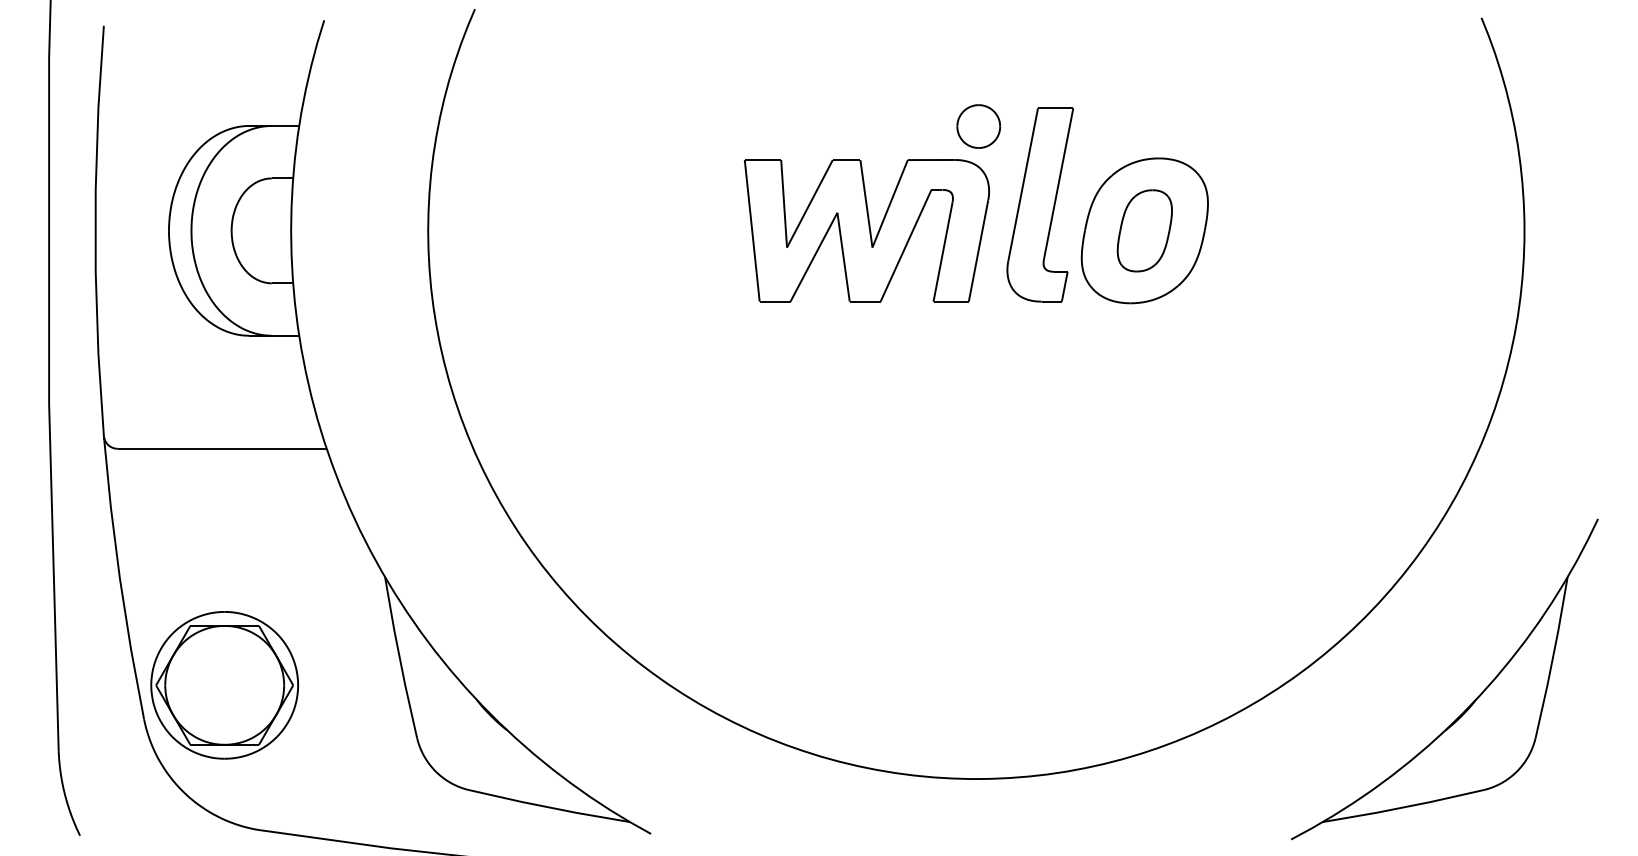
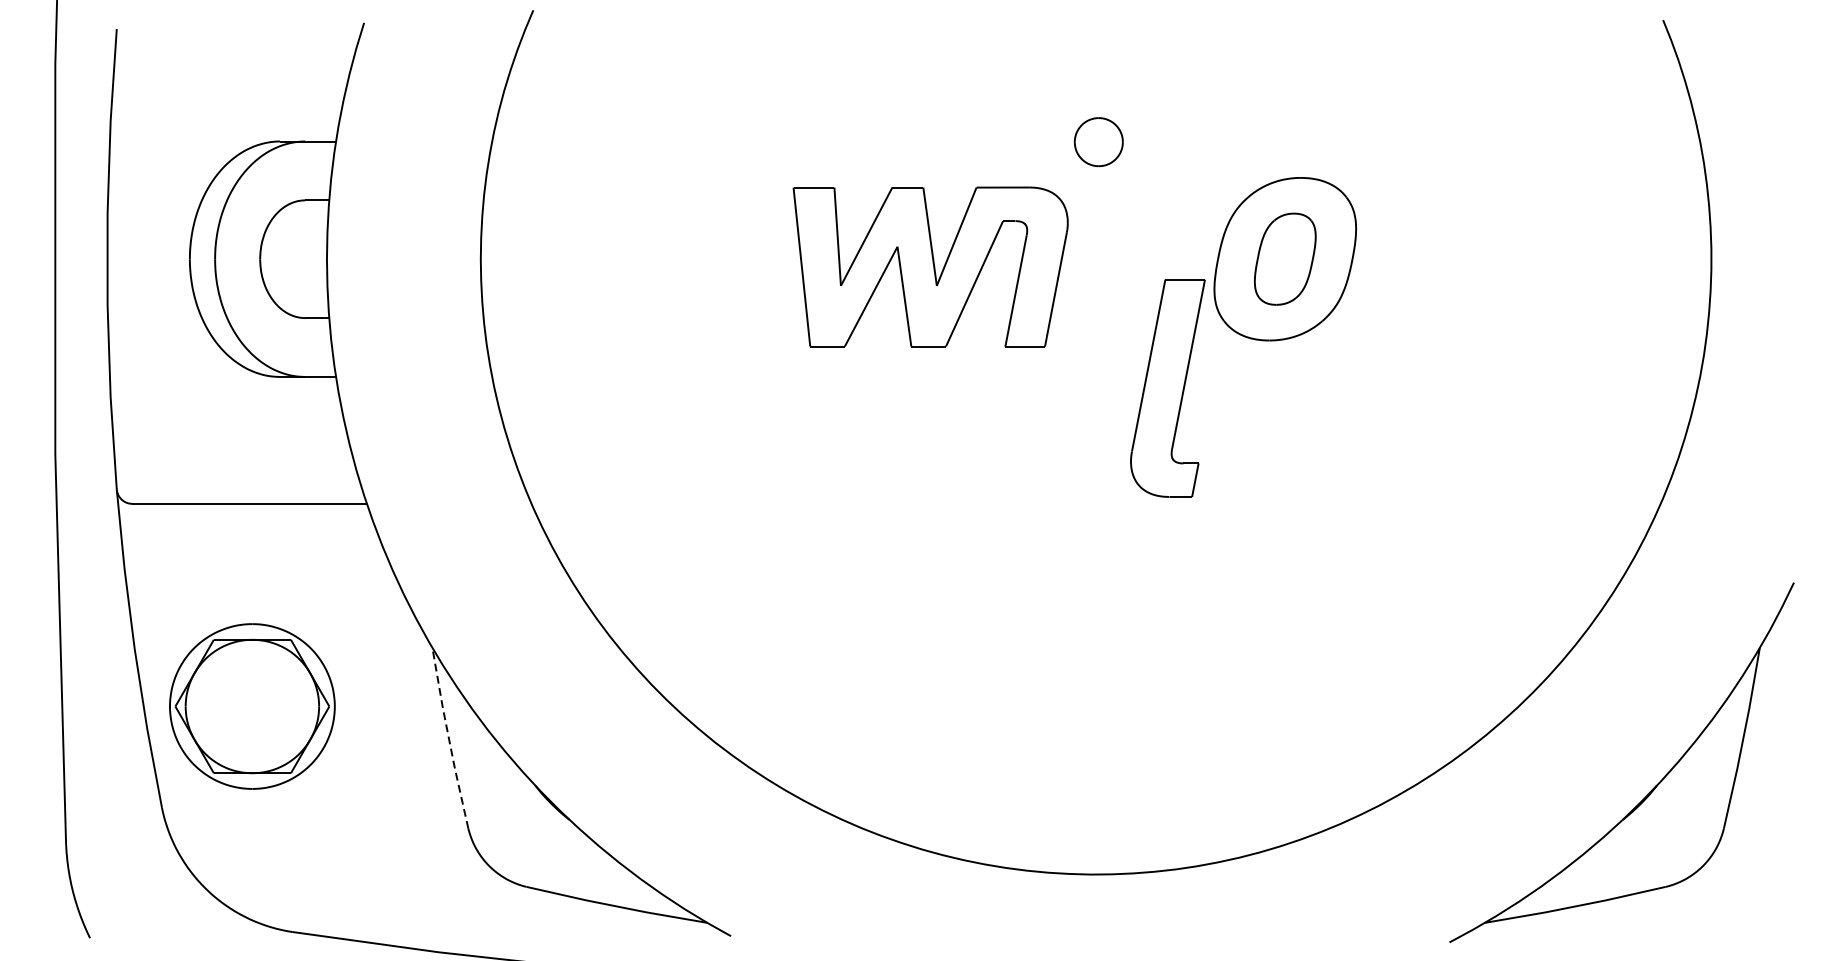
part: (1040, 204) -> (1168, 387), moved
part: (866, 230) -> (930, 266), moved
line: (399, 657) -> (448, 738), solid -> dashed
part: (224, 685) -> (252, 706), moved

